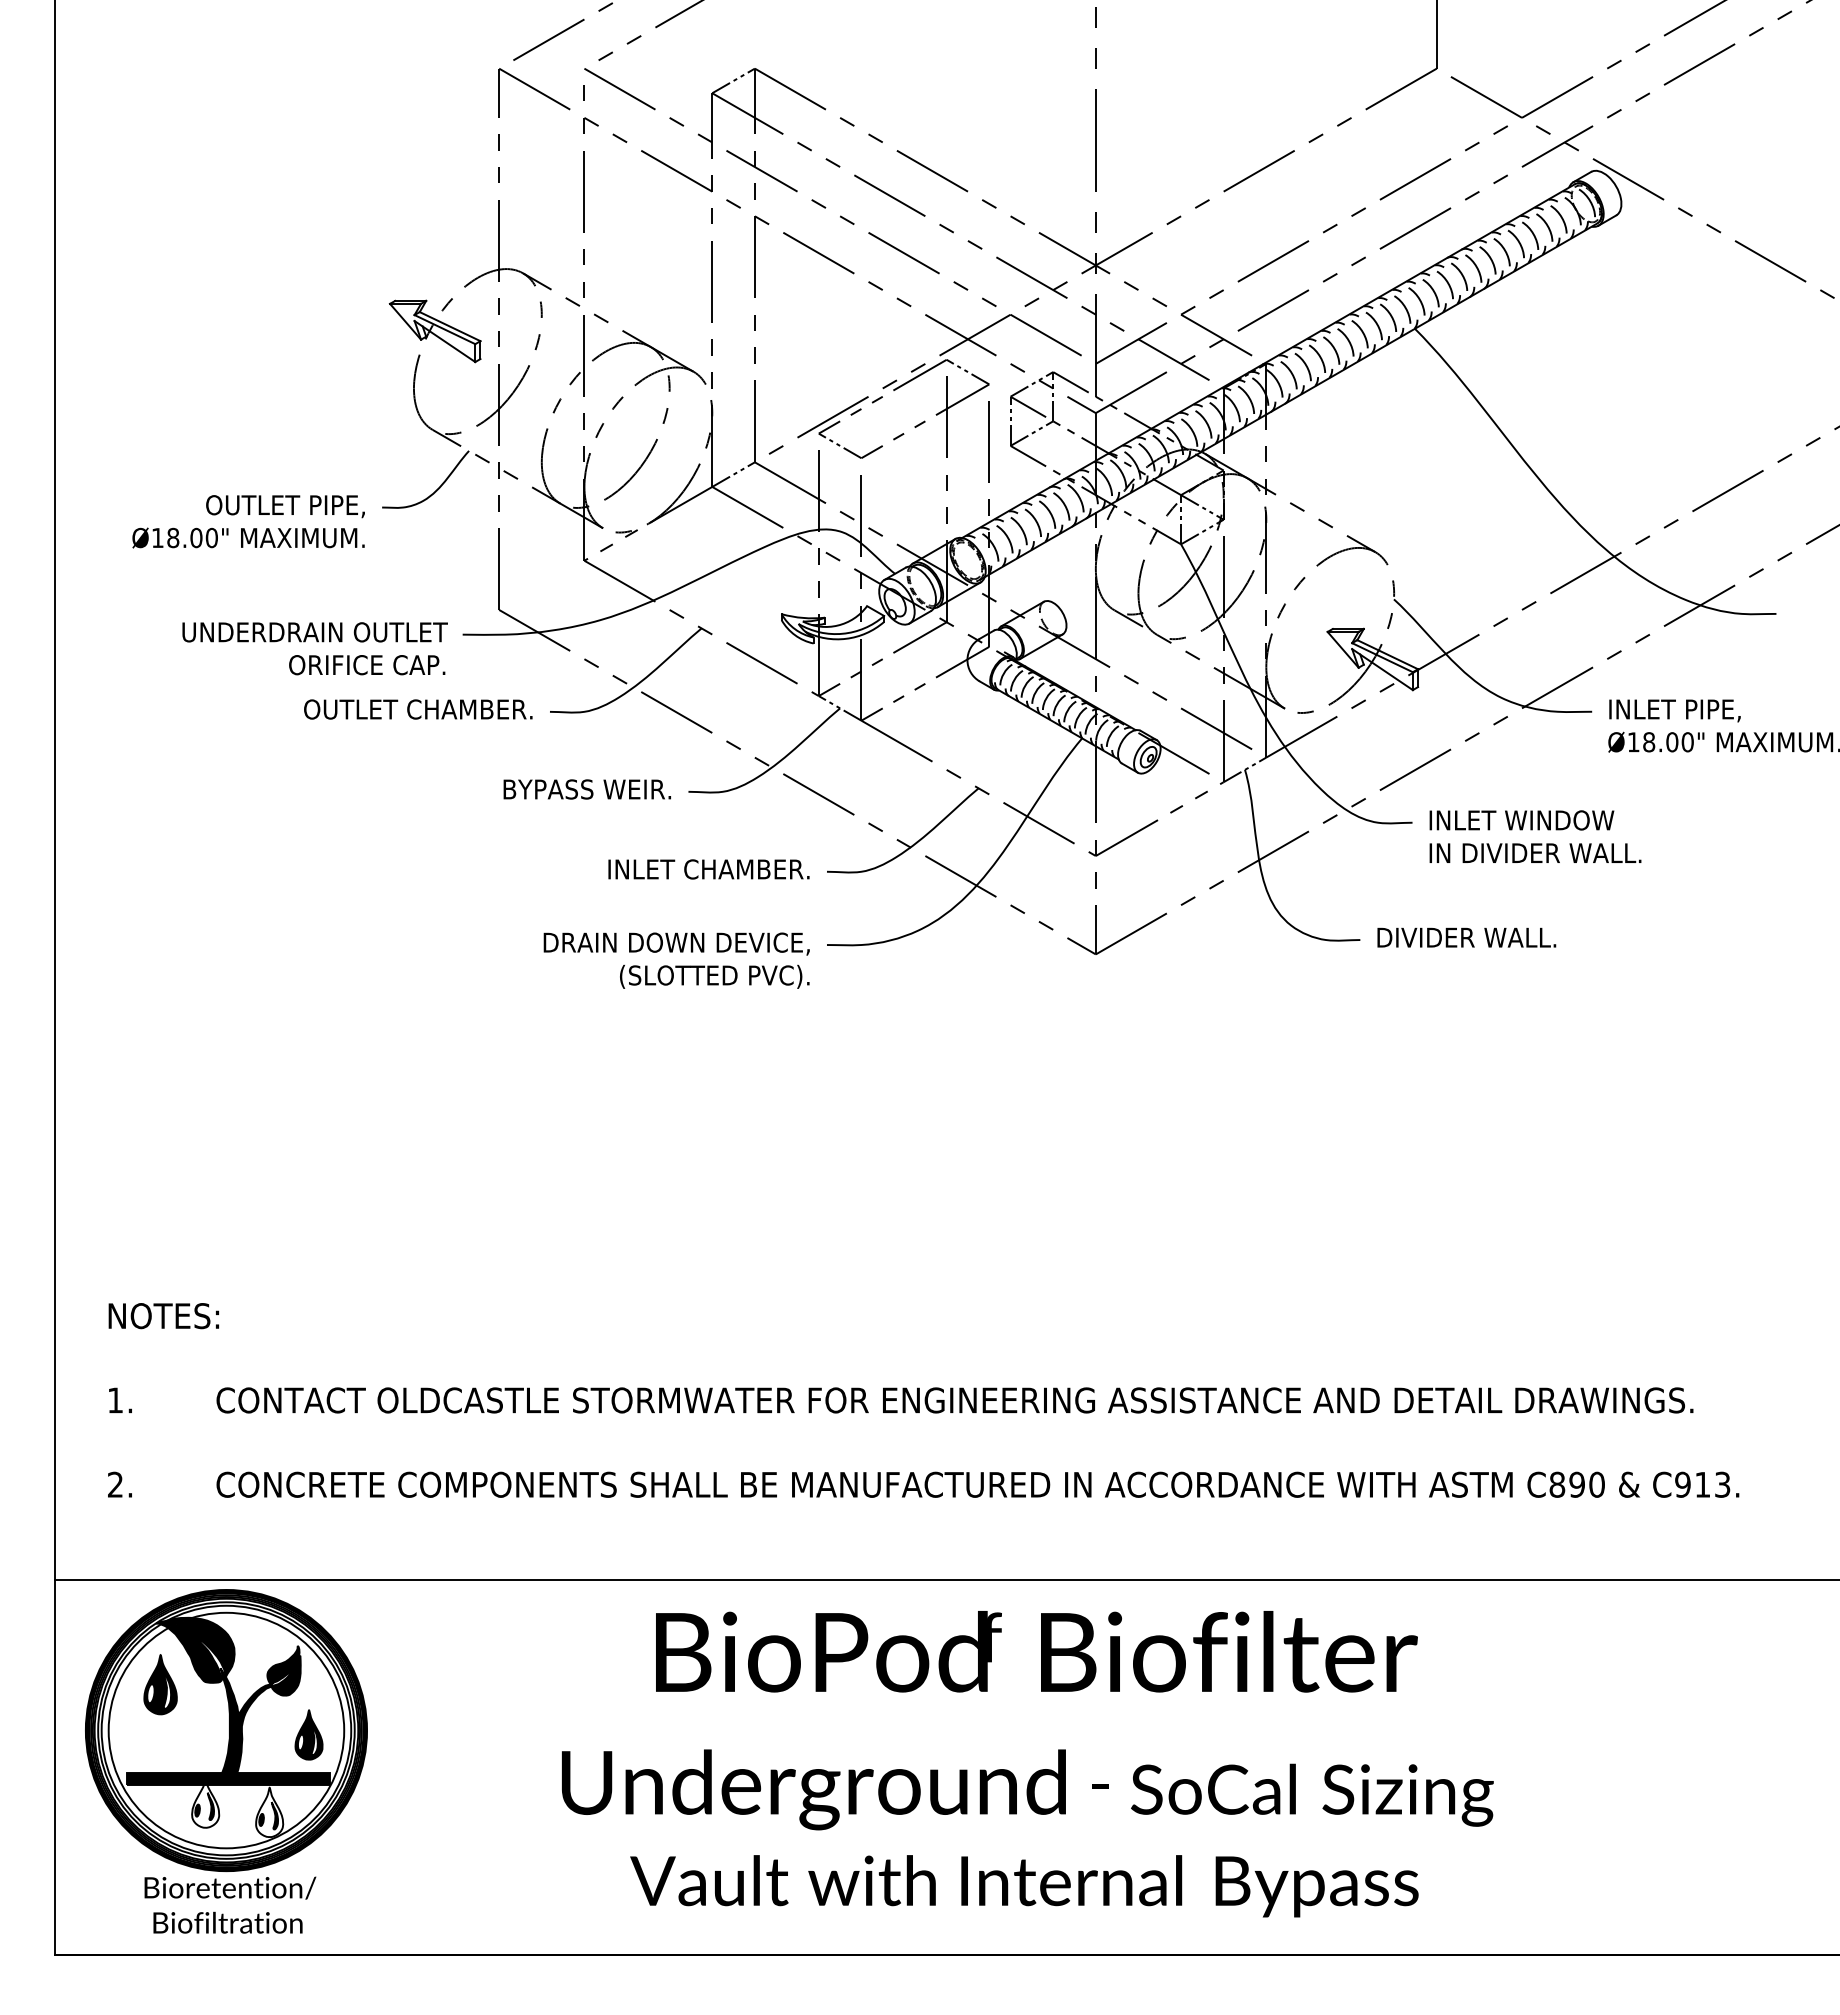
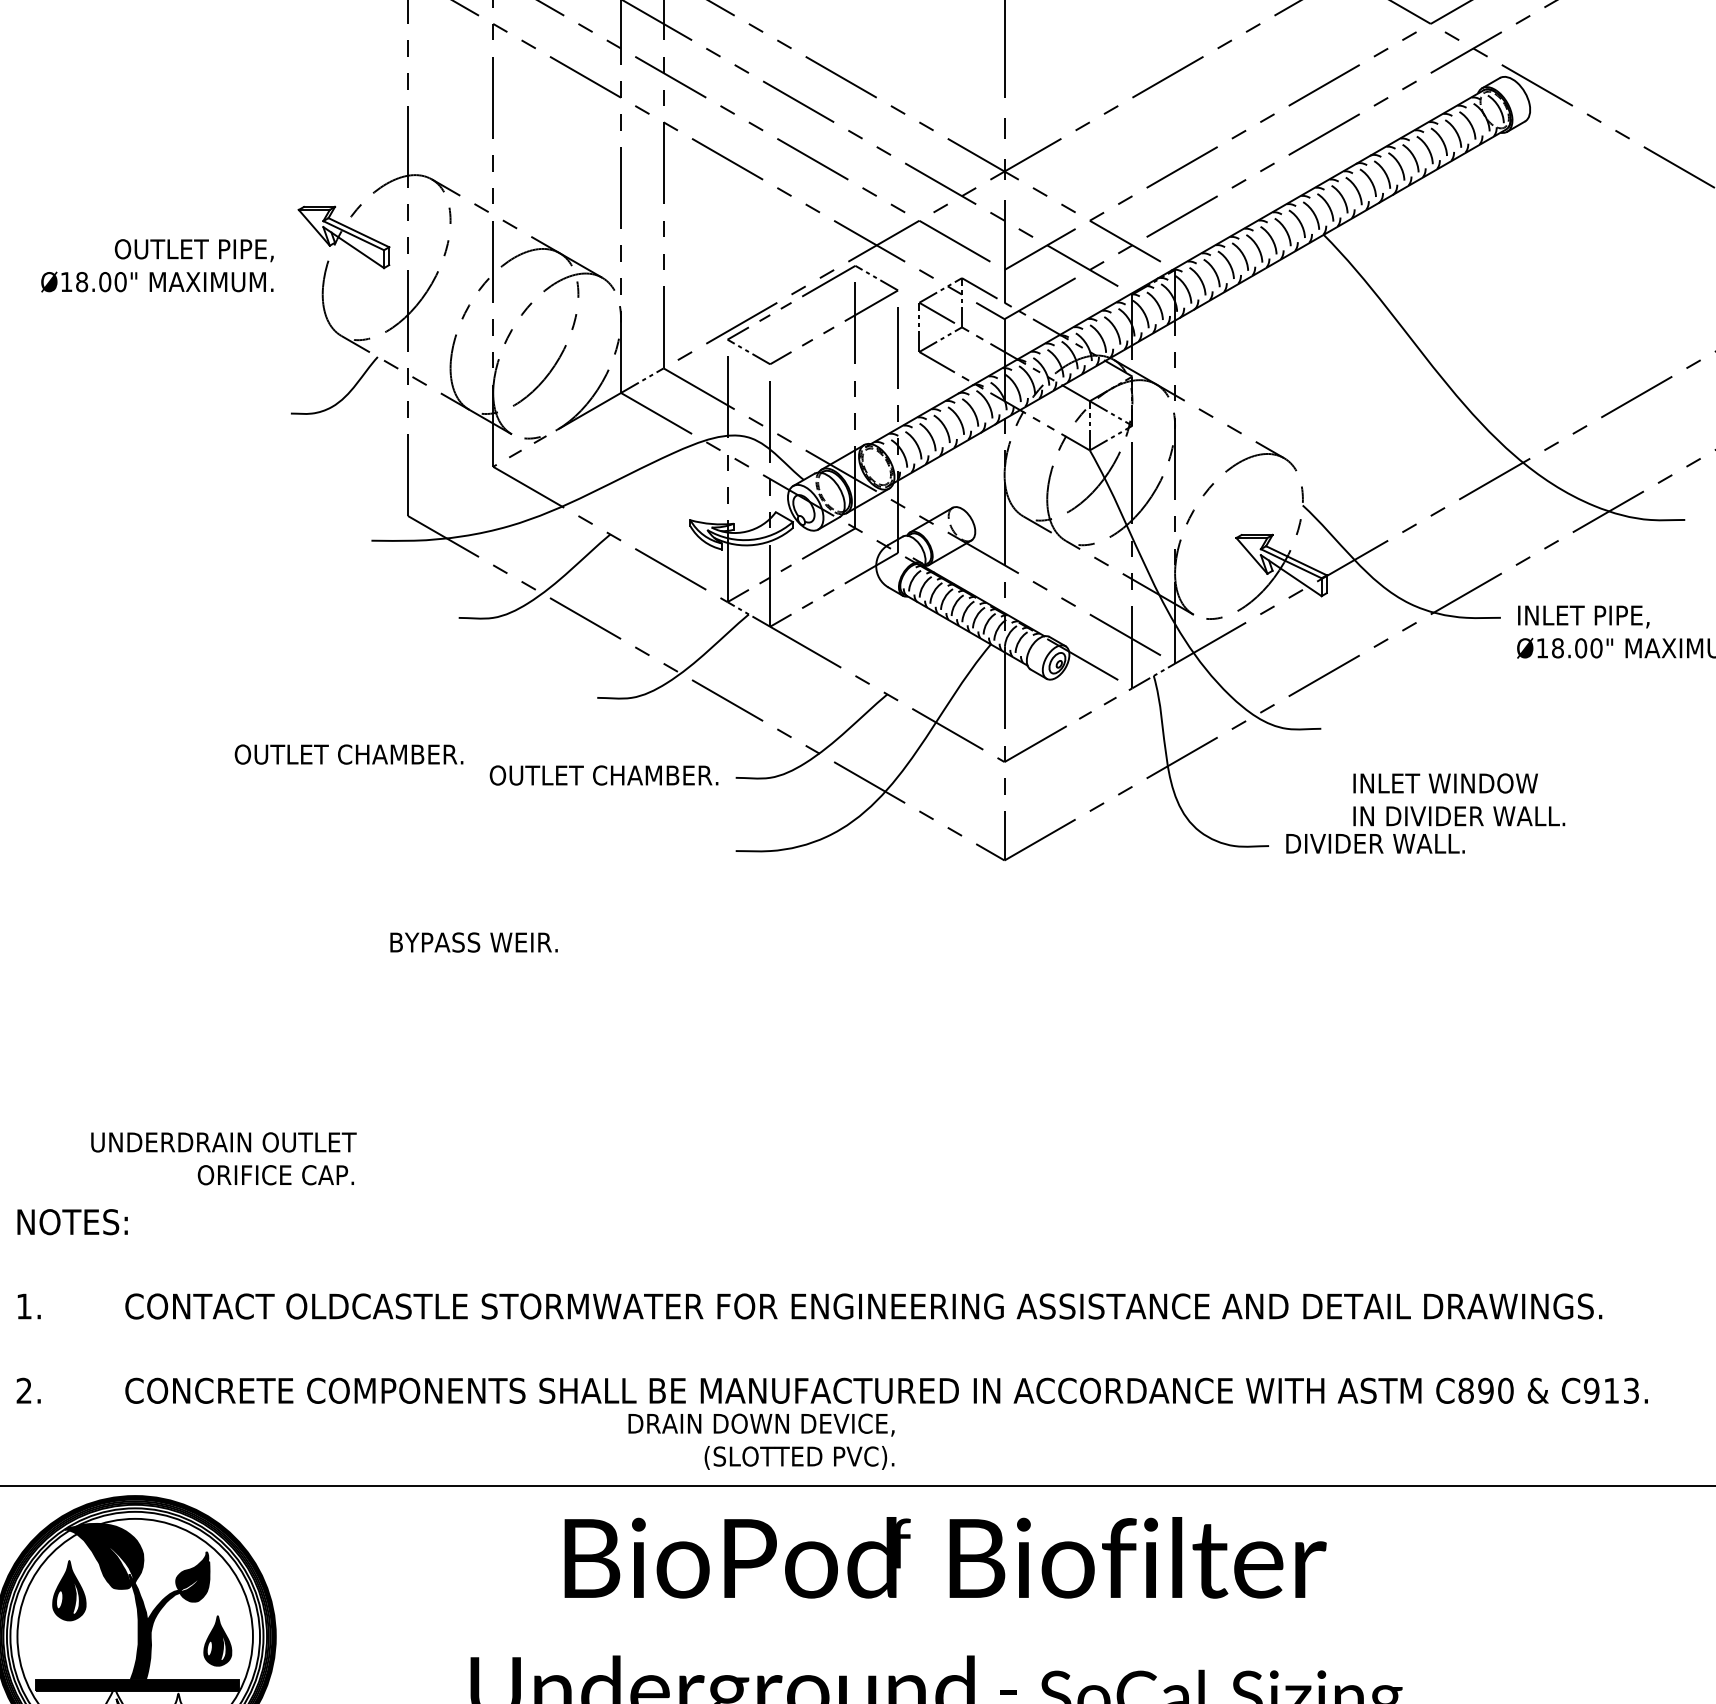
text: (248, 521) -> (157, 265), moved
text: (314, 648) -> (223, 1158), moved
text: (418, 709) -> (349, 754), moved
text: (586, 789) -> (473, 942), moved
text: (1535, 836) -> (1459, 799), moved
text: (606, 869) -> (515, 775), INLET CHAMBER. -> OUTLET CHAMBER.
text: (676, 960) -> (761, 1441), moved

